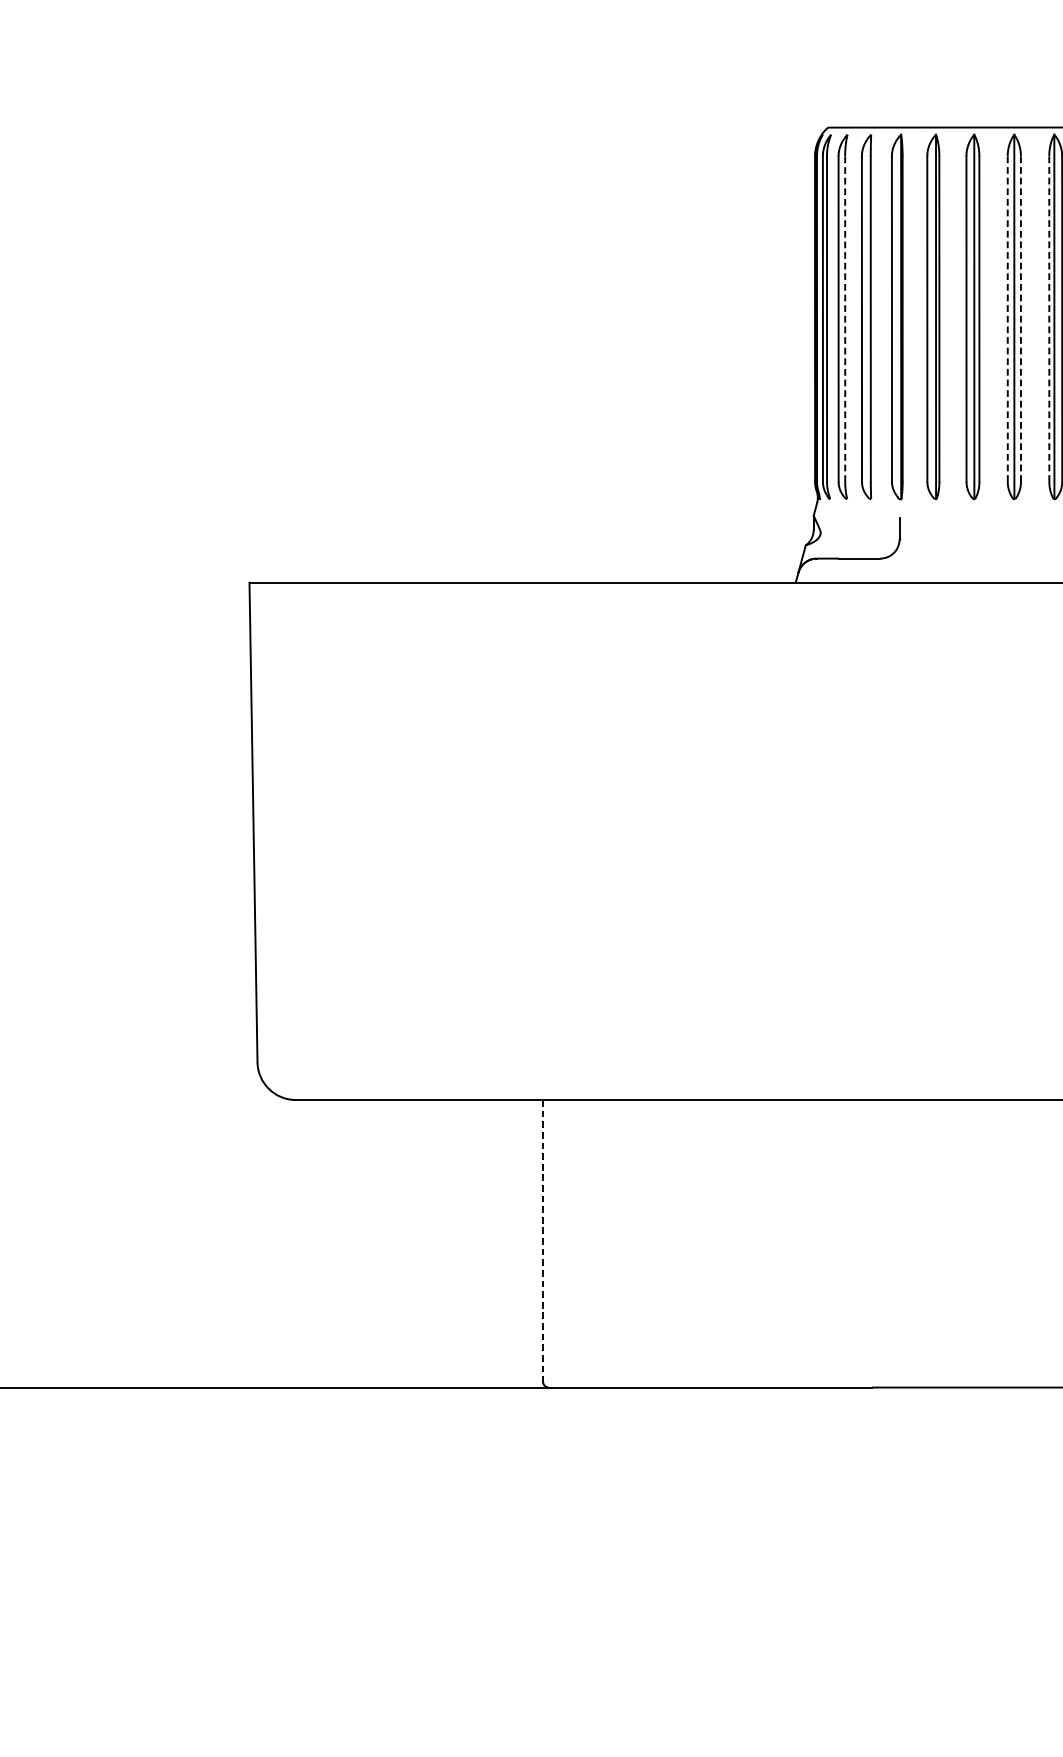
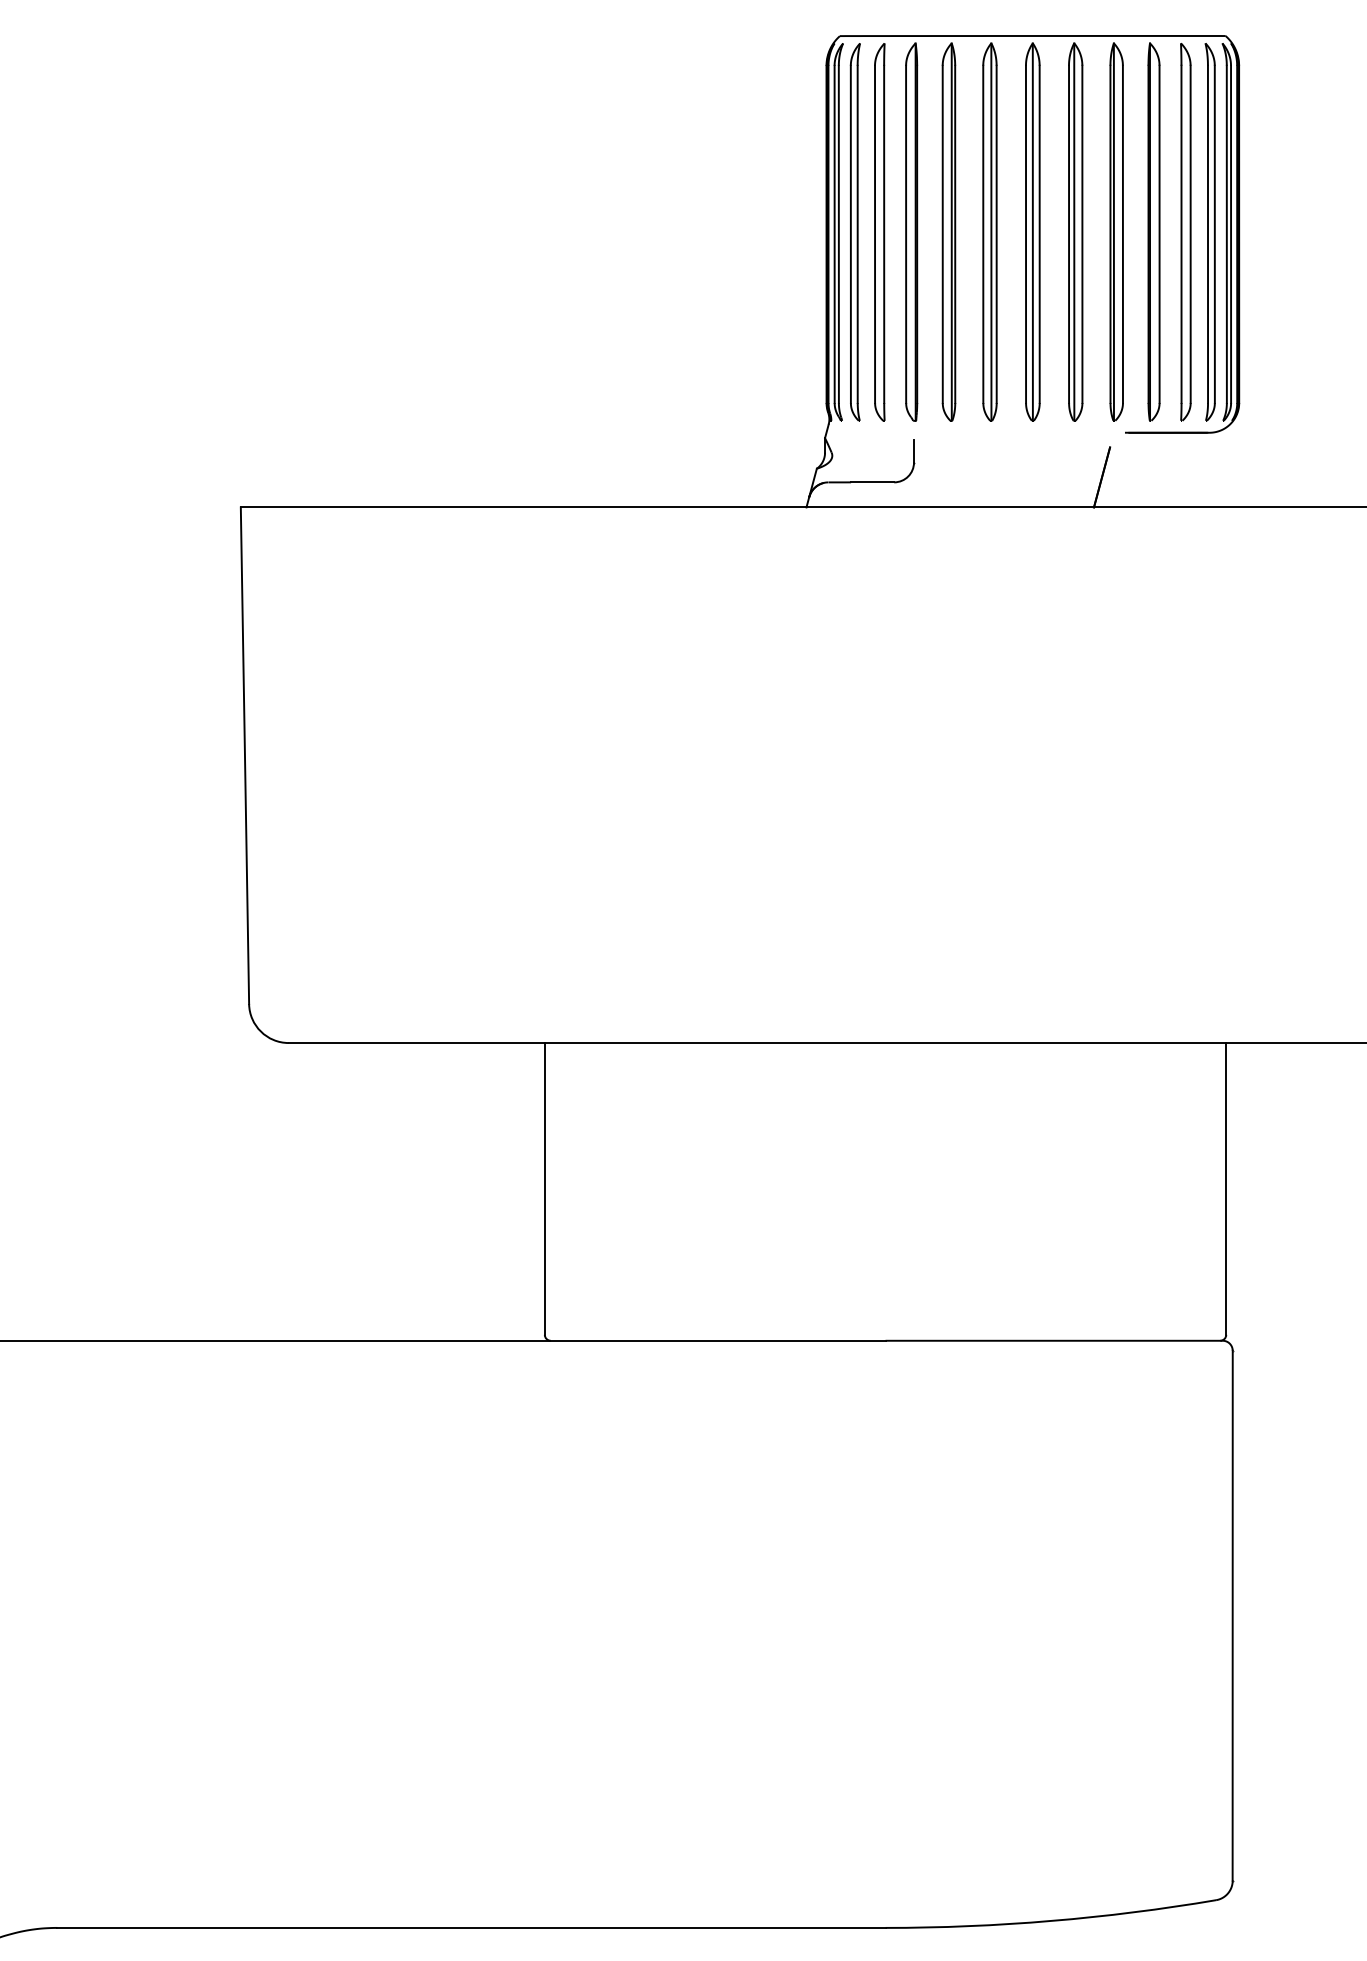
line: (845, 319) -> (857, 234), dashed -> solid
line: (1008, 319) -> (1026, 234), dashed -> solid
line: (1020, 319) -> (1039, 234), dashed -> solid
line: (1049, 319) -> (1069, 234), dashed -> solid
line: (542, 1240) -> (544, 1188), dashed -> solid

